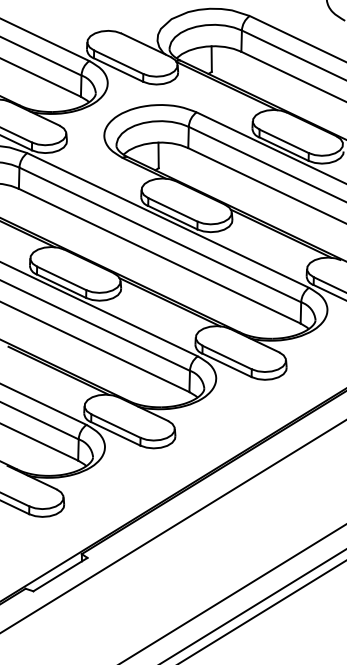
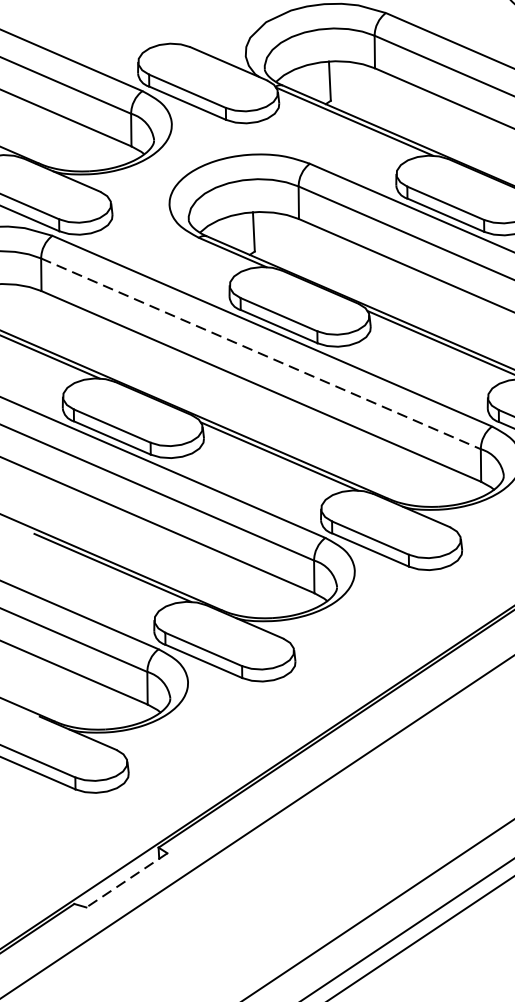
line: (160, 235) -> (261, 354), solid -> dashed
line: (60, 574) -> (126, 880), solid -> dashed

